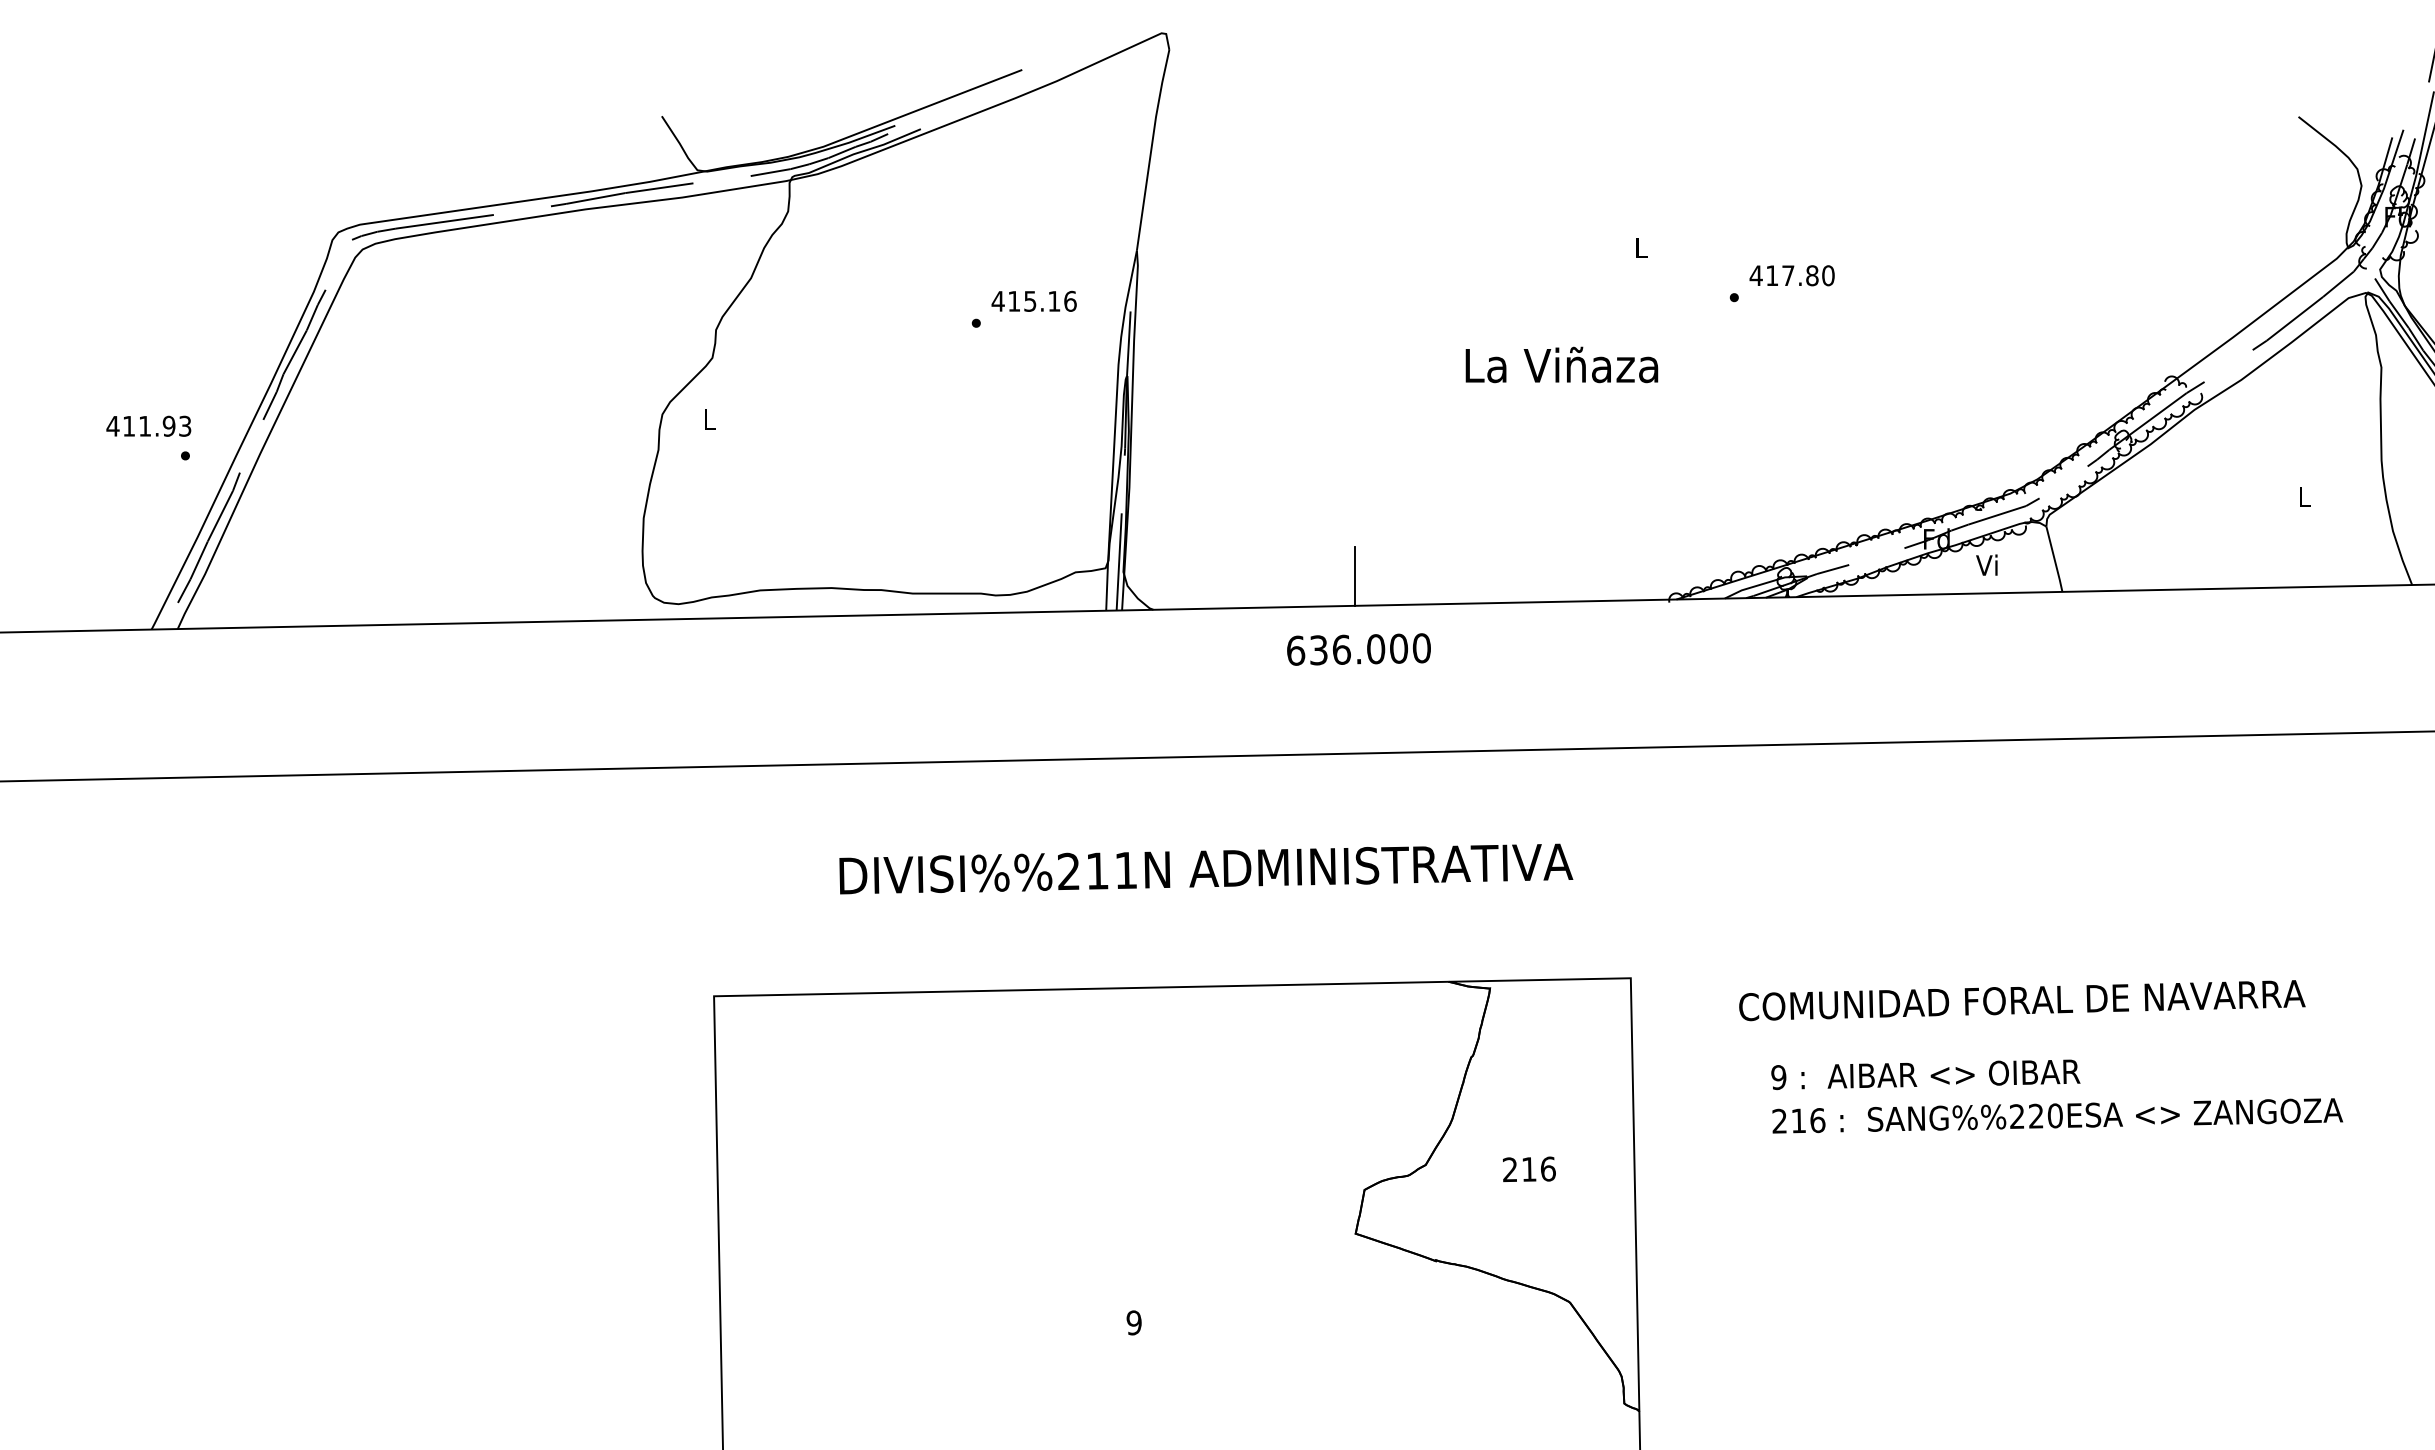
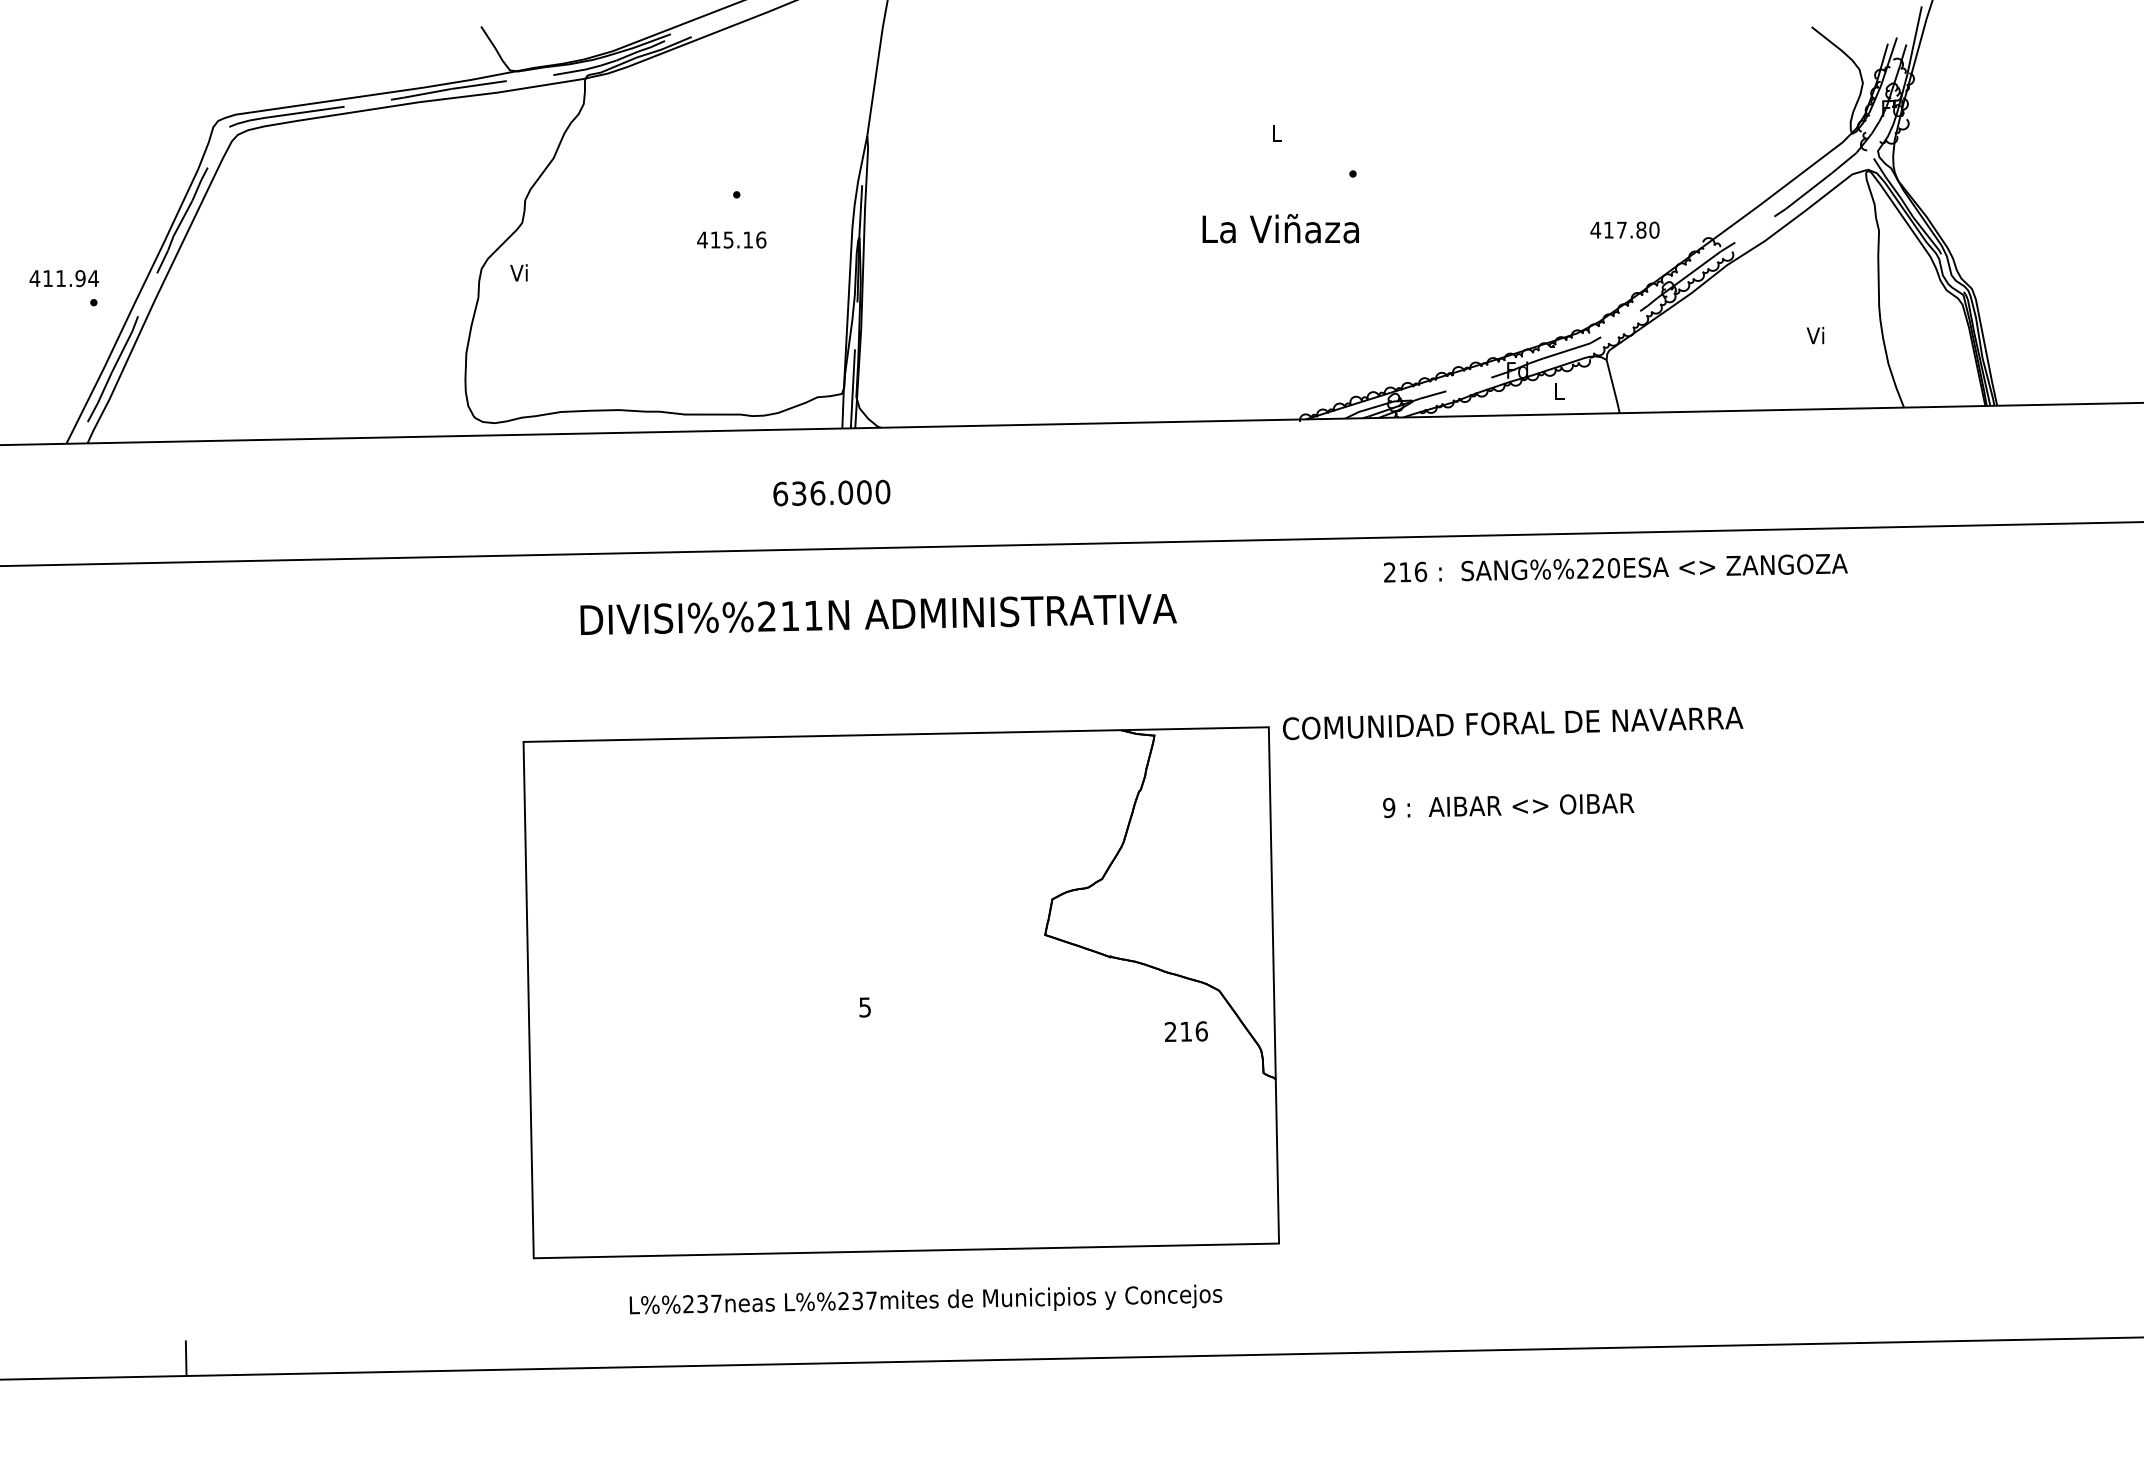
text: (1791, 274) -> (1624, 229), moved
text: (1033, 300) -> (731, 239), moved
text: (1561, 364) -> (1280, 228), moved
text: (707, 418) -> (518, 272), L -> Vi
text: (185, 426) -> (93, 278), 411.93 -> 411.94
text: (2303, 496) -> (1815, 335), L -> Vi
text: (1985, 563) -> (1557, 390), Vi -> L
line: (1354, 576) -> (1044, 400), removed
text: (1358, 648) -> (831, 492), moved
text: (1206, 869) -> (878, 614), moved
text: (2022, 1000) -> (1513, 723), moved
text: (2057, 1115) -> (1615, 567), moved
text: (1528, 1169) -> (1185, 1031), moved
text: (1134, 1322) -> (865, 1007), 9 -> 5

